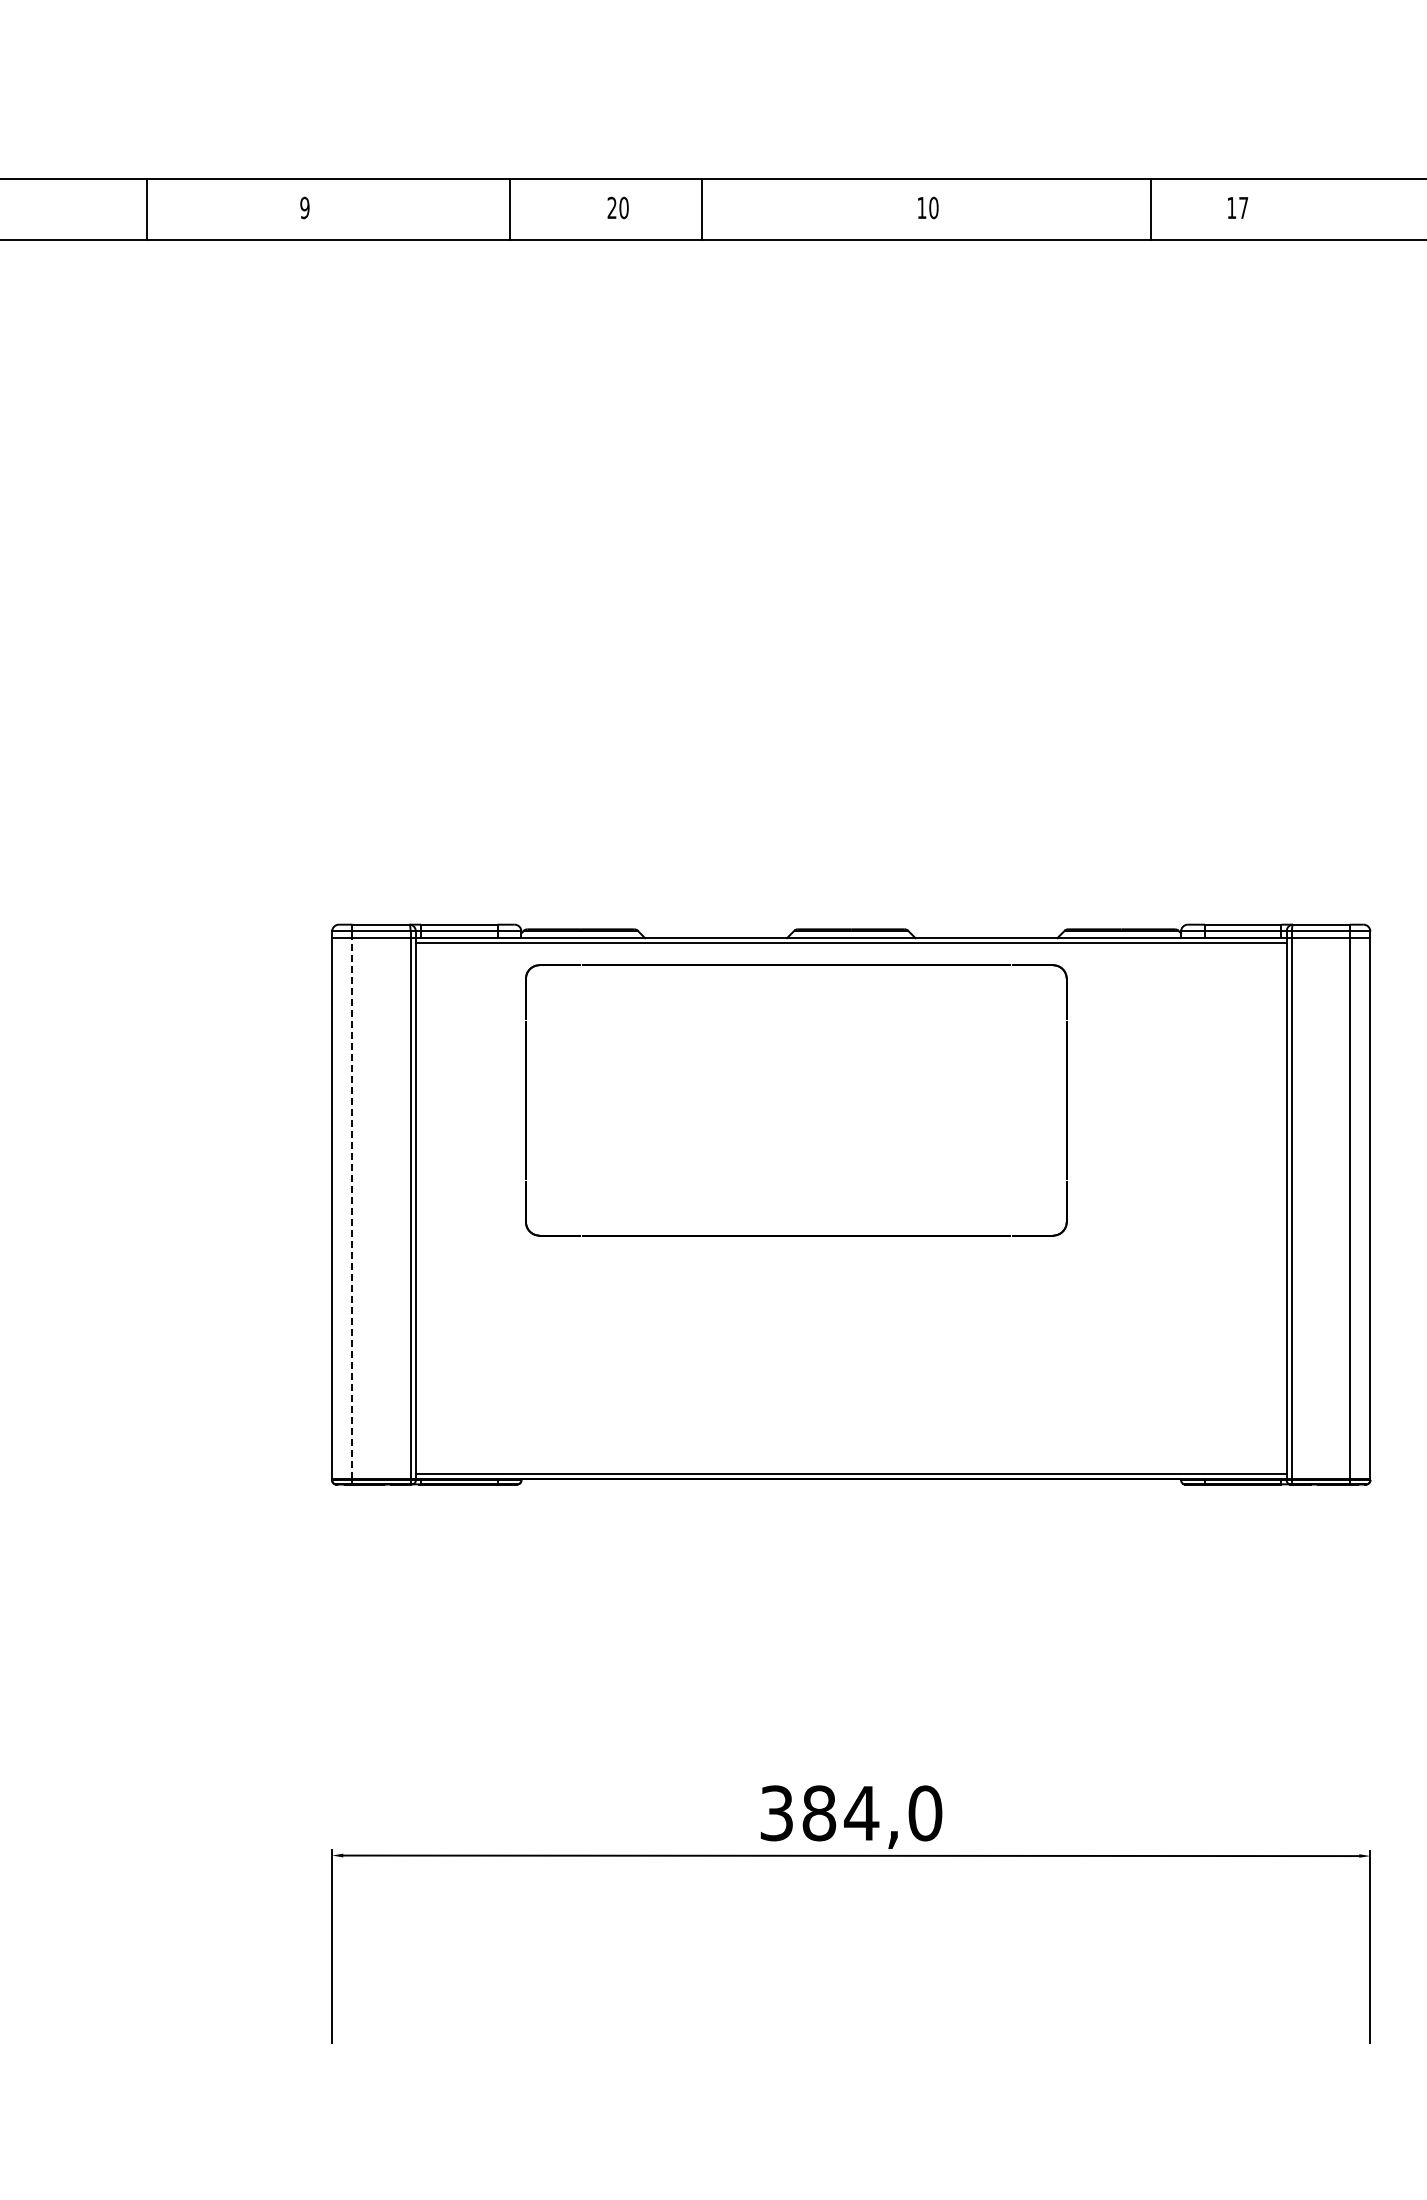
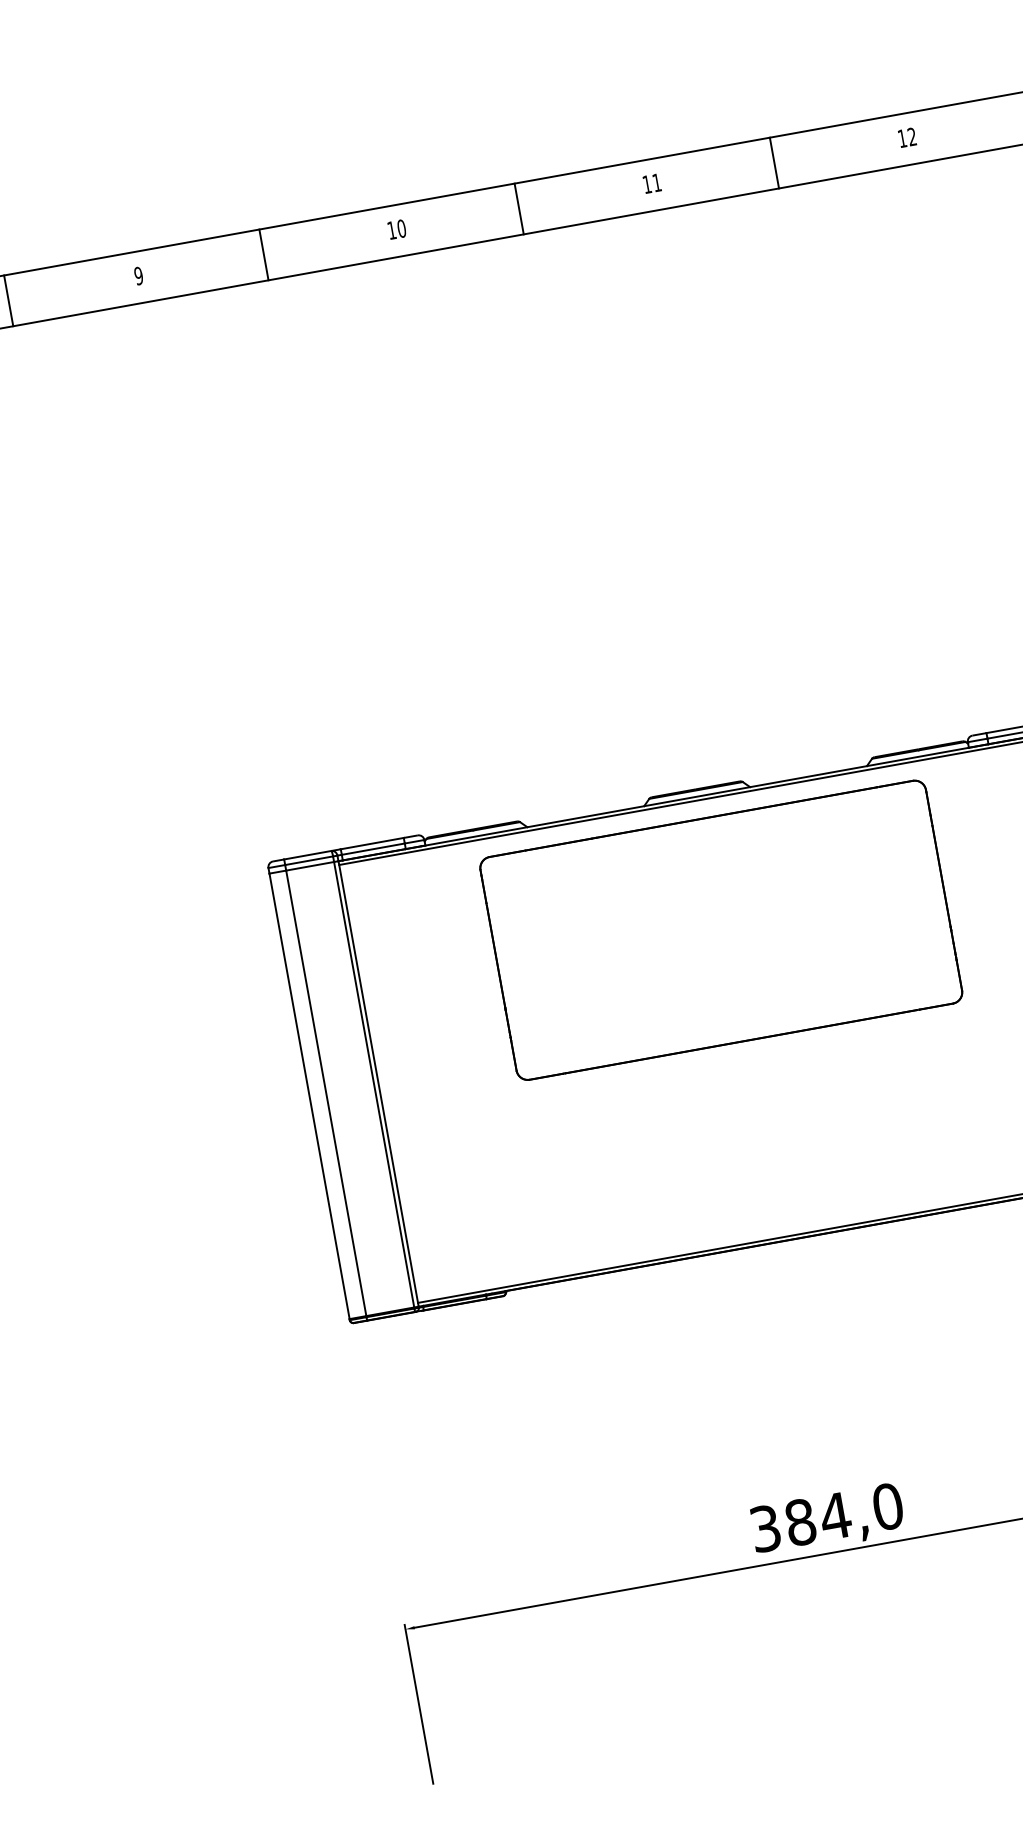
text: (611, 207) -> (391, 230), 20 -> 10
text: (933, 207) -> (656, 182), 10 -> 11
text: (1243, 207) -> (912, 136), 17 -> 12
line: (509, 209) -> (263, 254), moved
line: (702, 209) -> (519, 208), moved
line: (1151, 209) -> (774, 162), moved
part: (796, 965) -> (701, 819), moved
line: (352, 1208) -> (326, 1093), dashed -> solid

